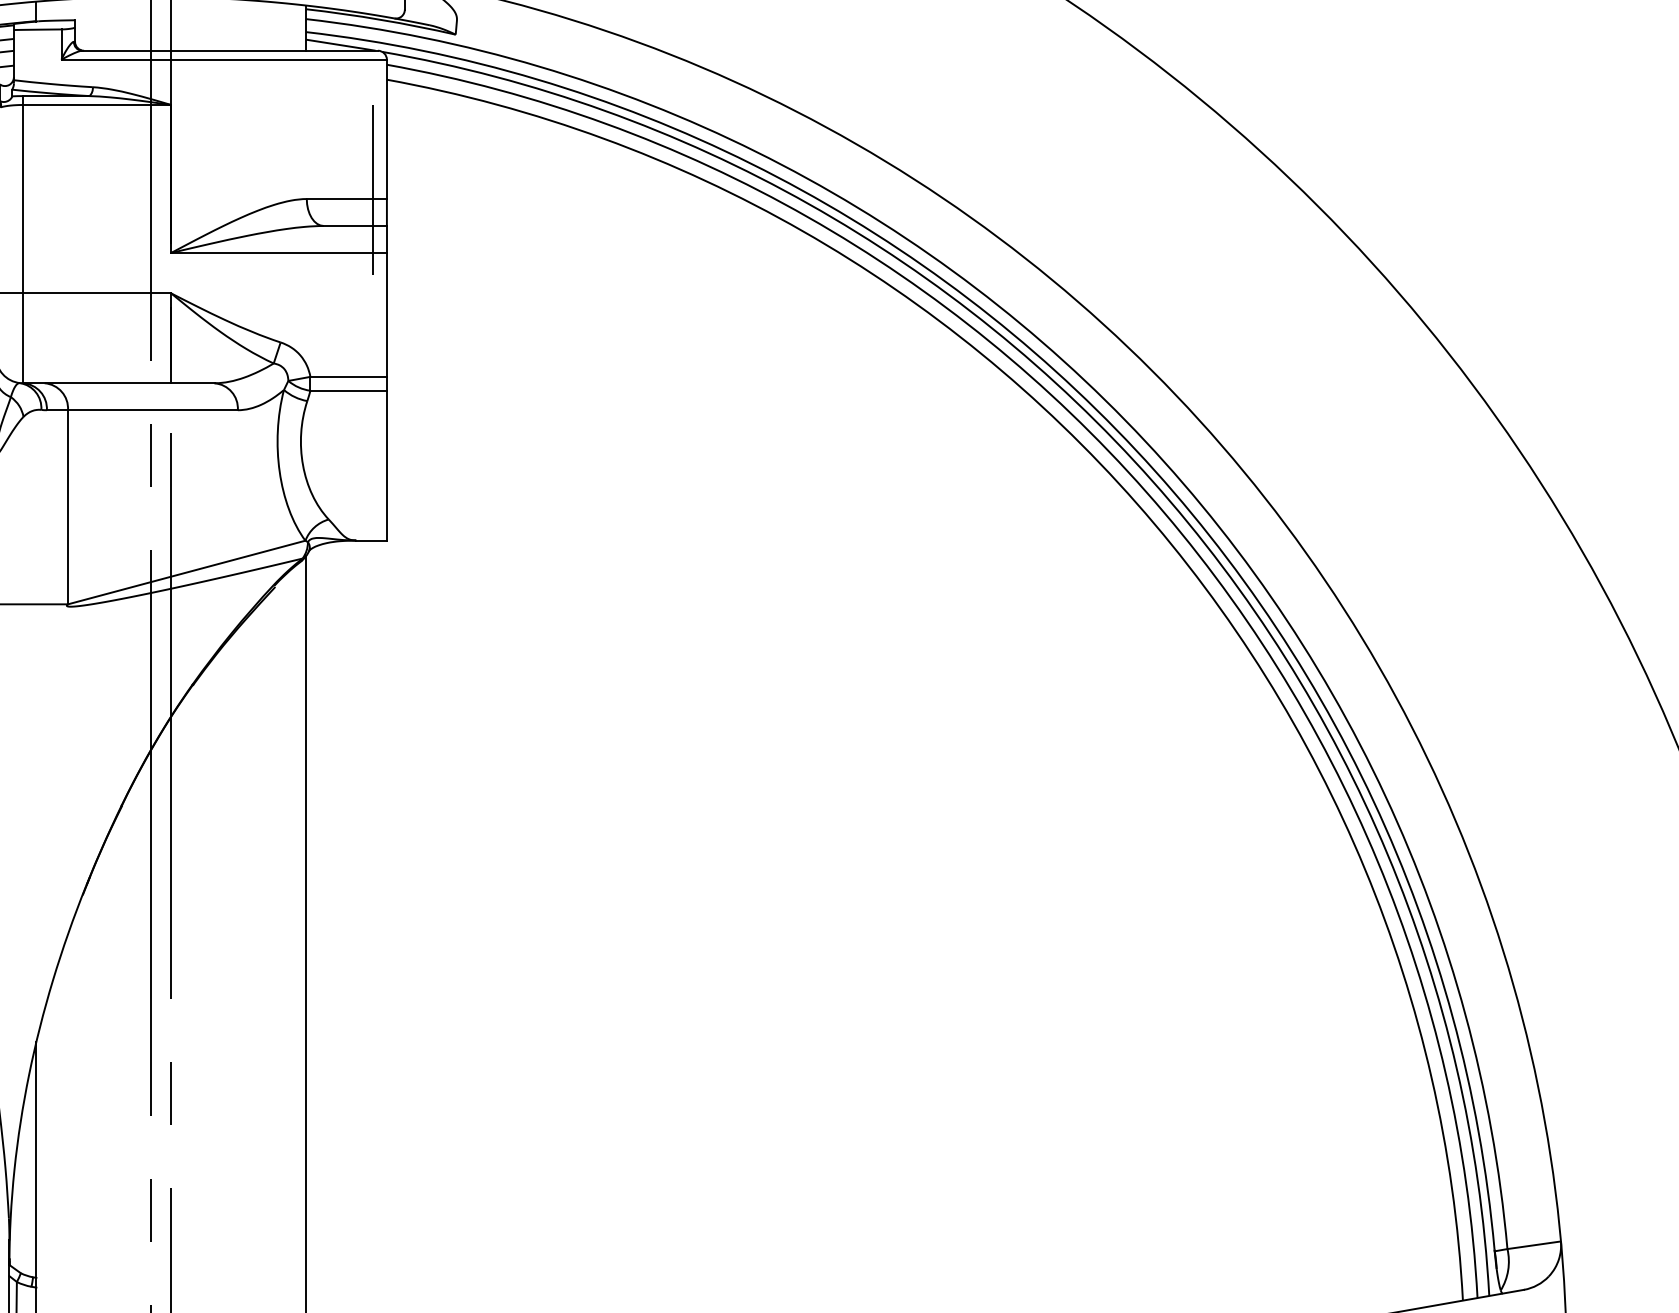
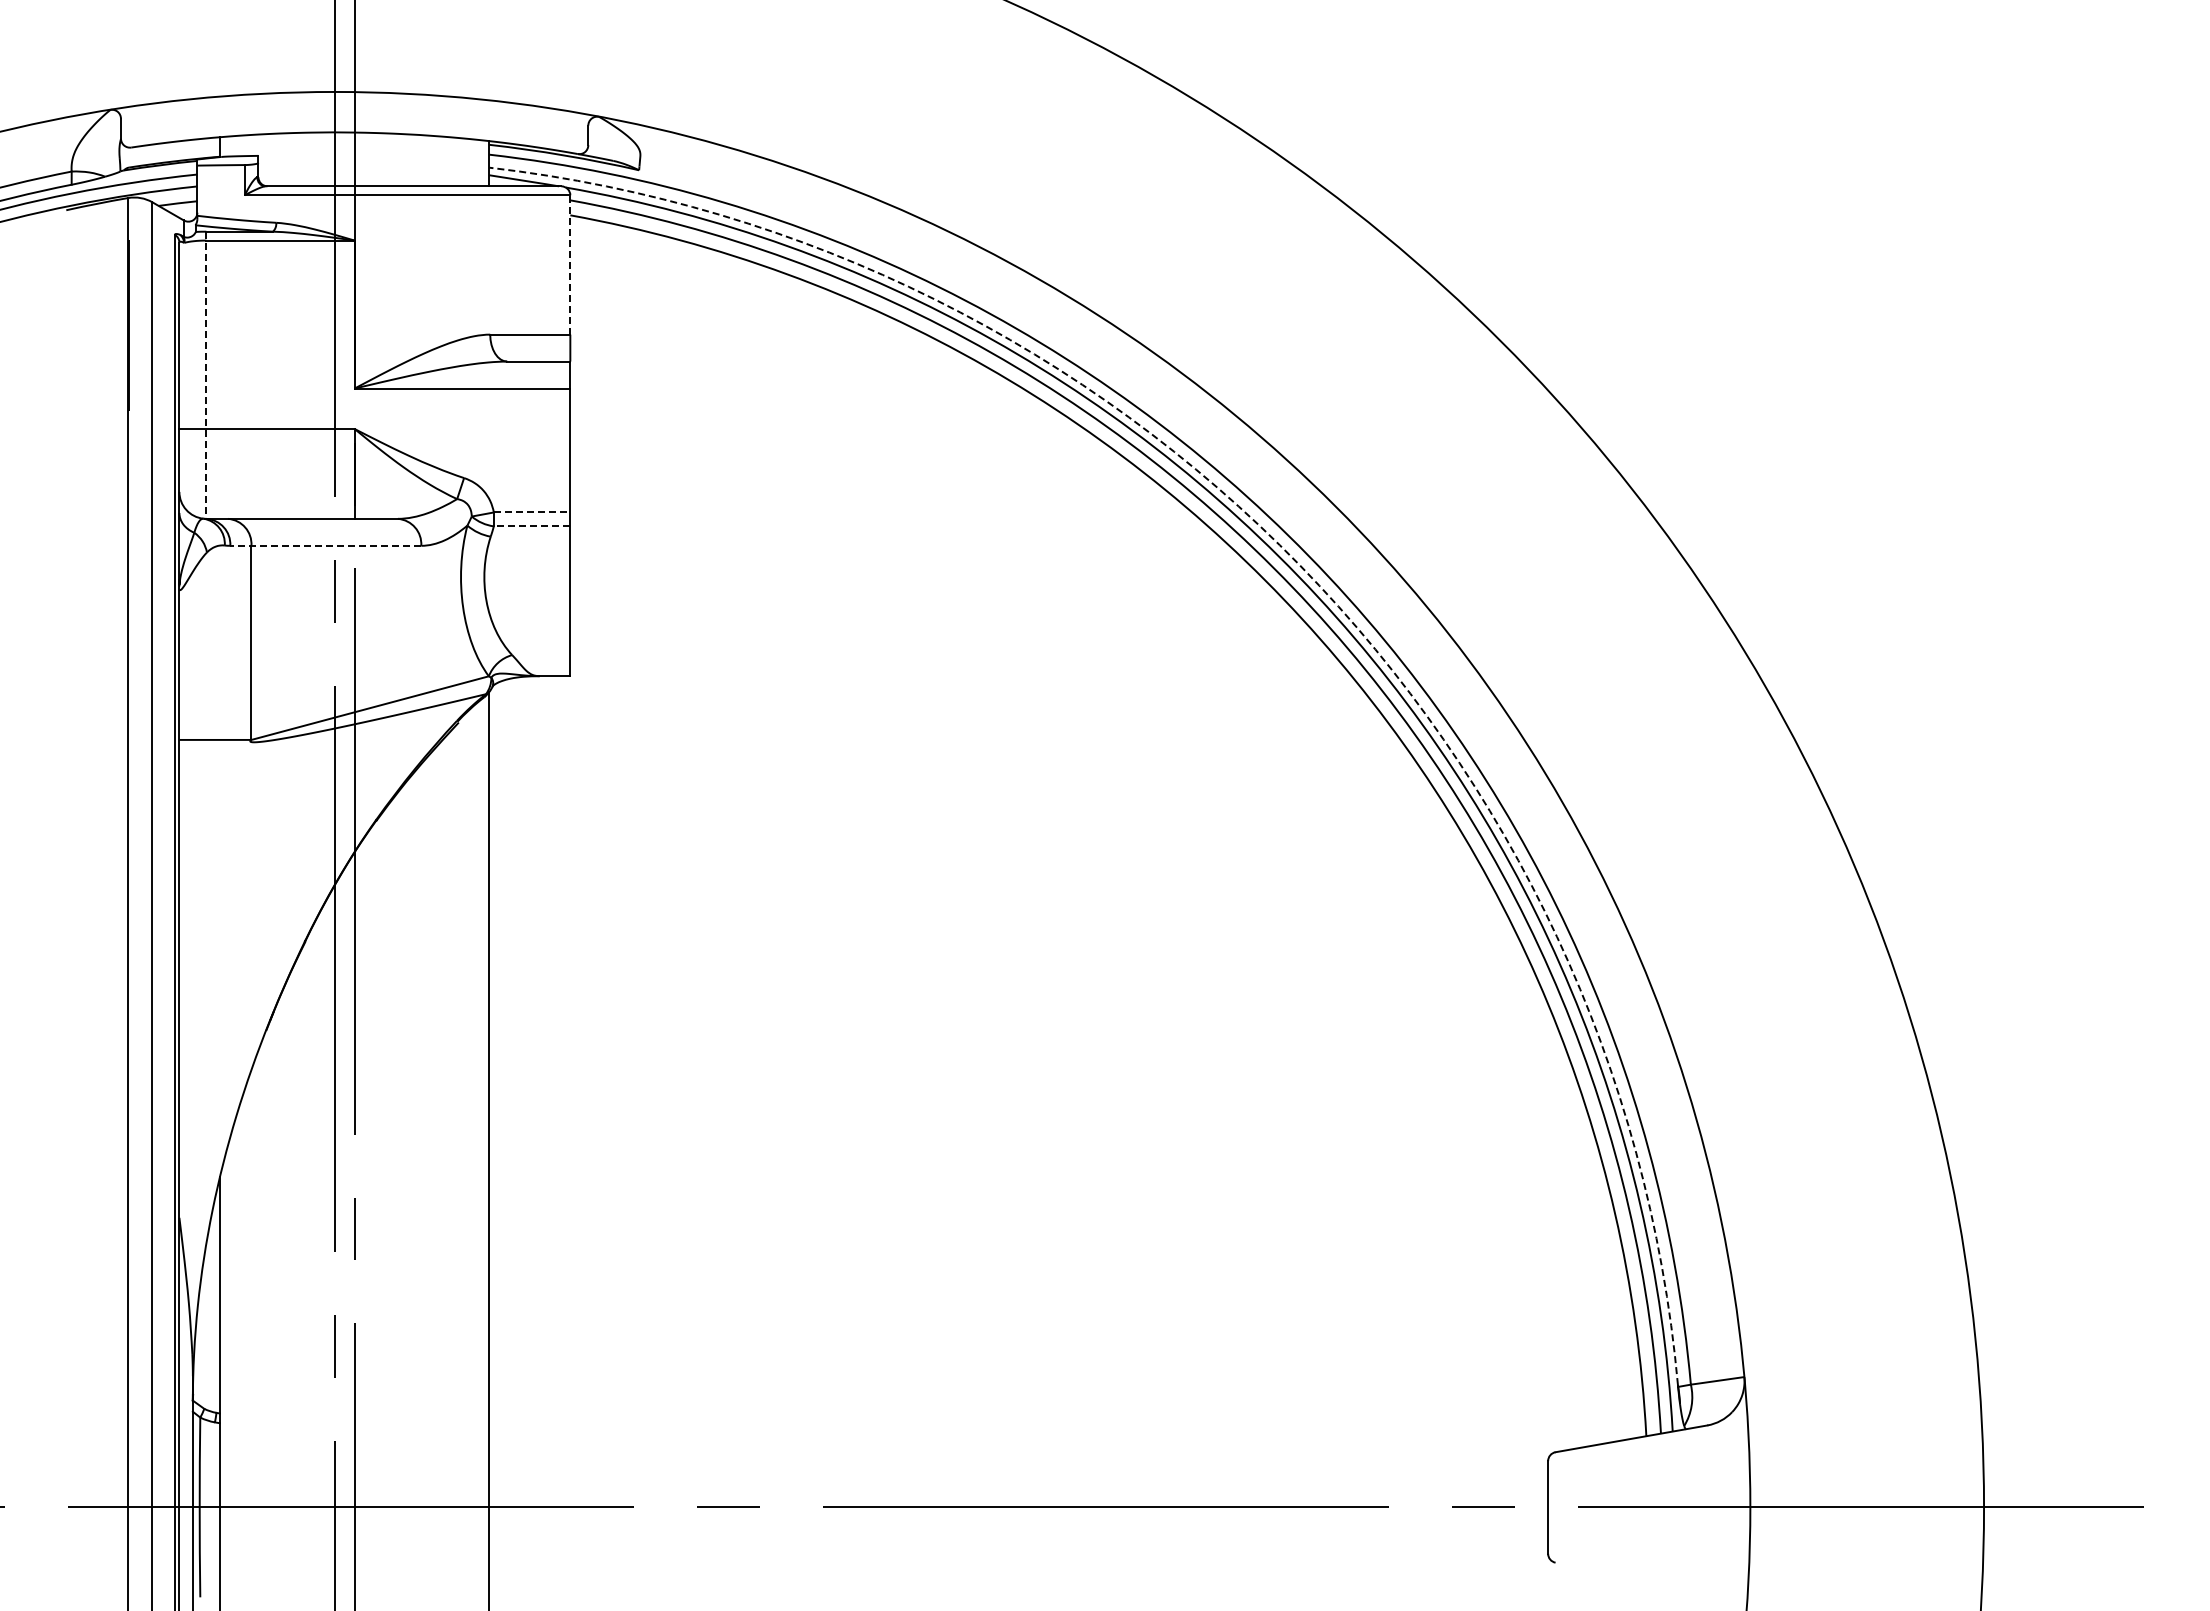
line: (387, 128) -> (570, 264), solid -> dashed
line: (372, 189) -> (555, 325), removed
line: (23, 239) -> (206, 375), solid -> dashed
line: (349, 376) -> (532, 512), solid -> dashed
line: (348, 390) -> (531, 526), solid -> dashed
line: (142, 409) -> (325, 545), solid -> dashed
arc: (1116, 429) -> (1299, 565), solid -> dashed

